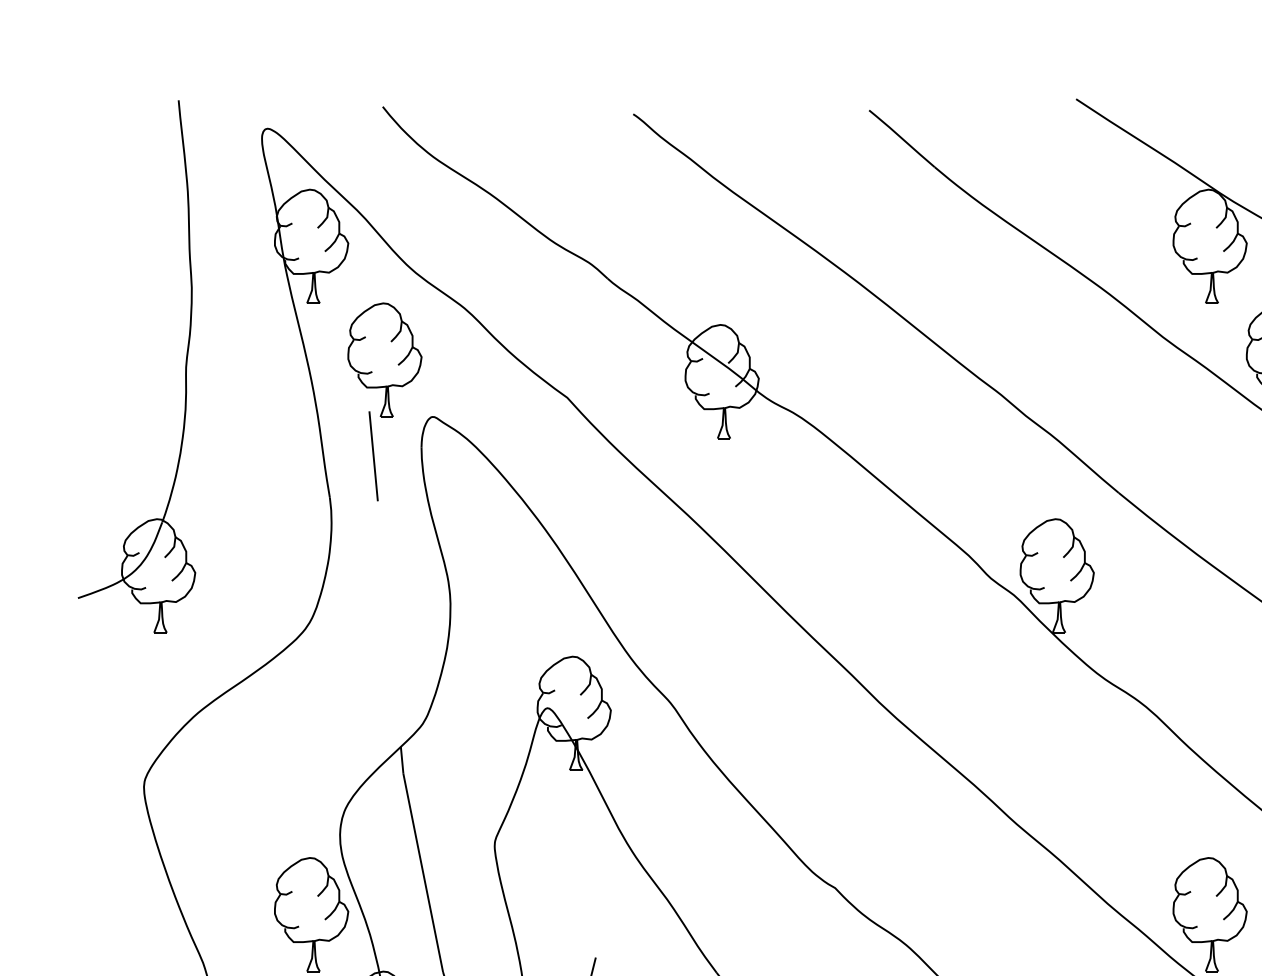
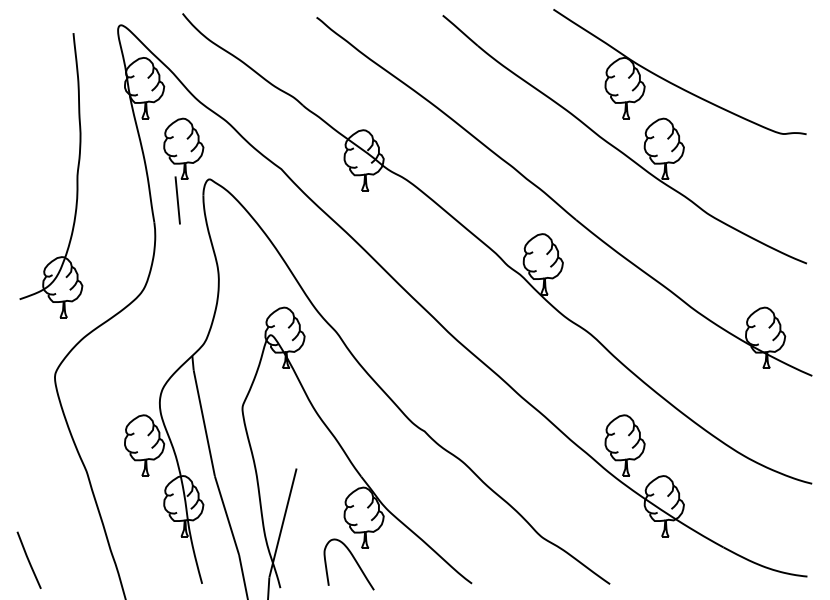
part: (184, 366) -> (76, 175), moved

